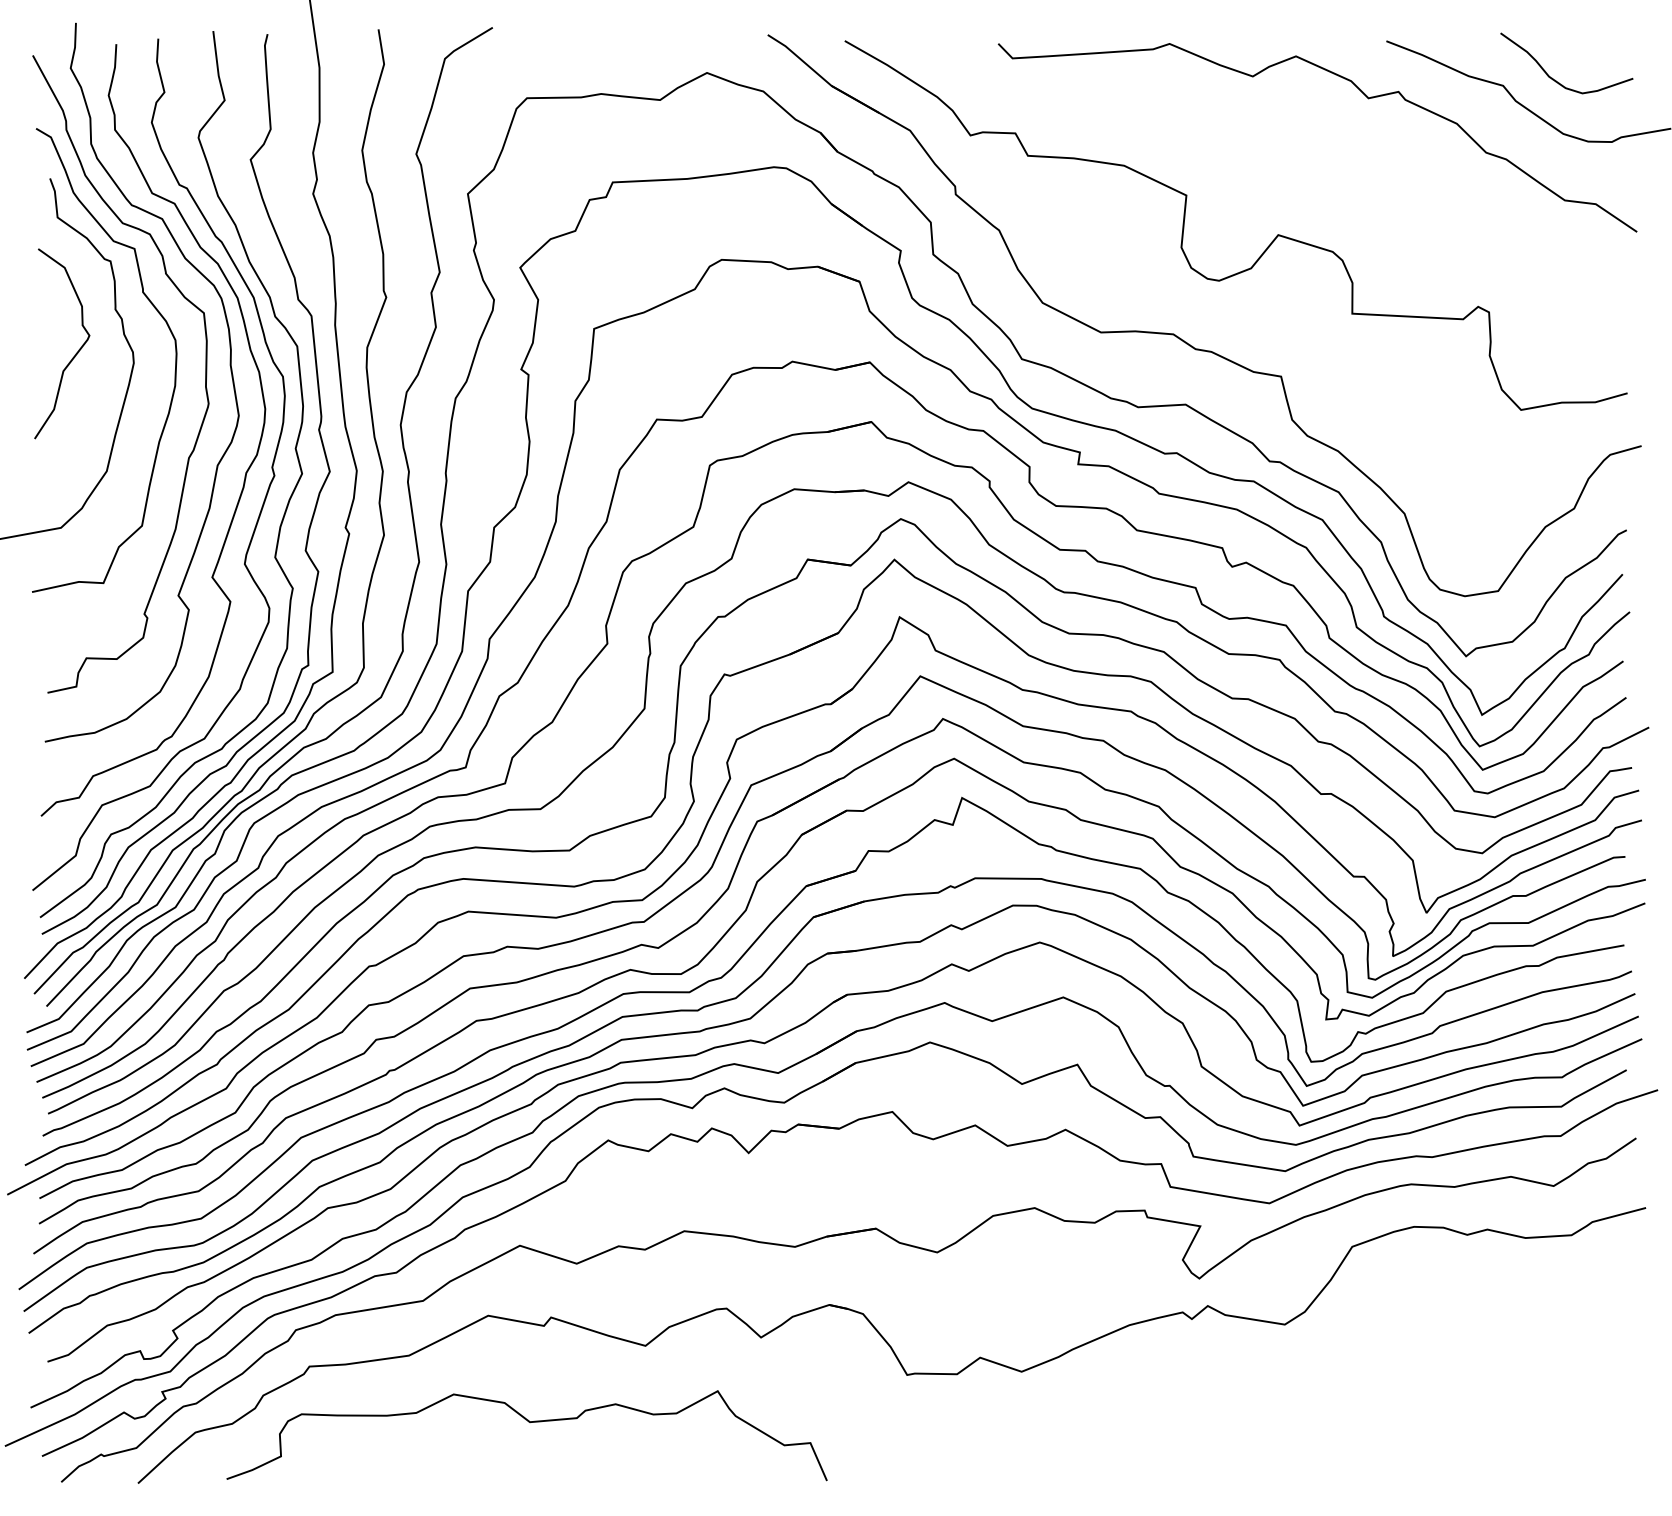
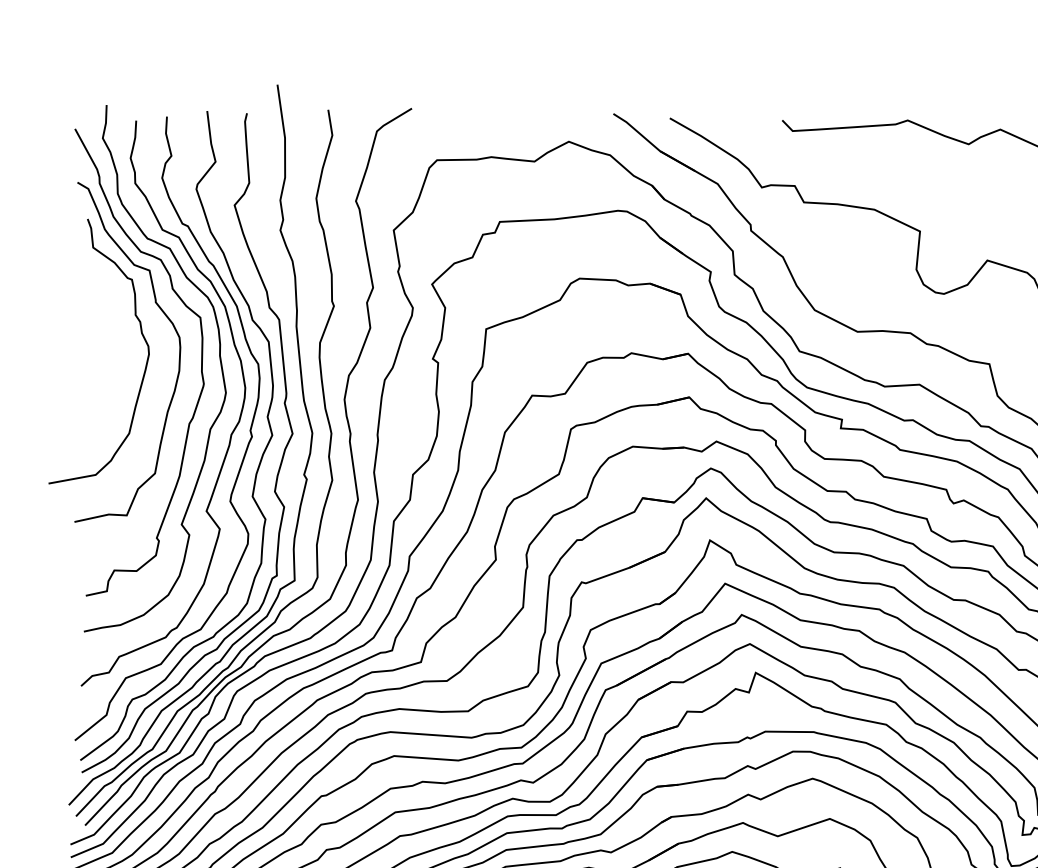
curve: (75, 353) -> (106, 347), removed

